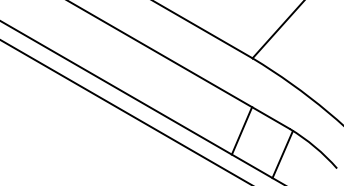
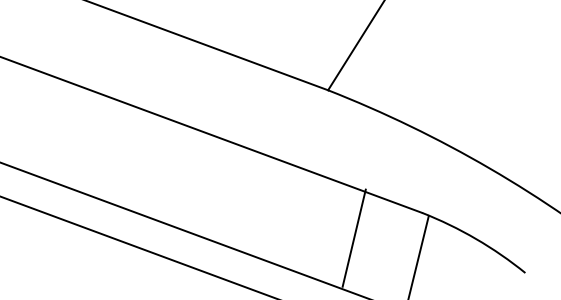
line: (241, 130) -> (353, 237), moved

